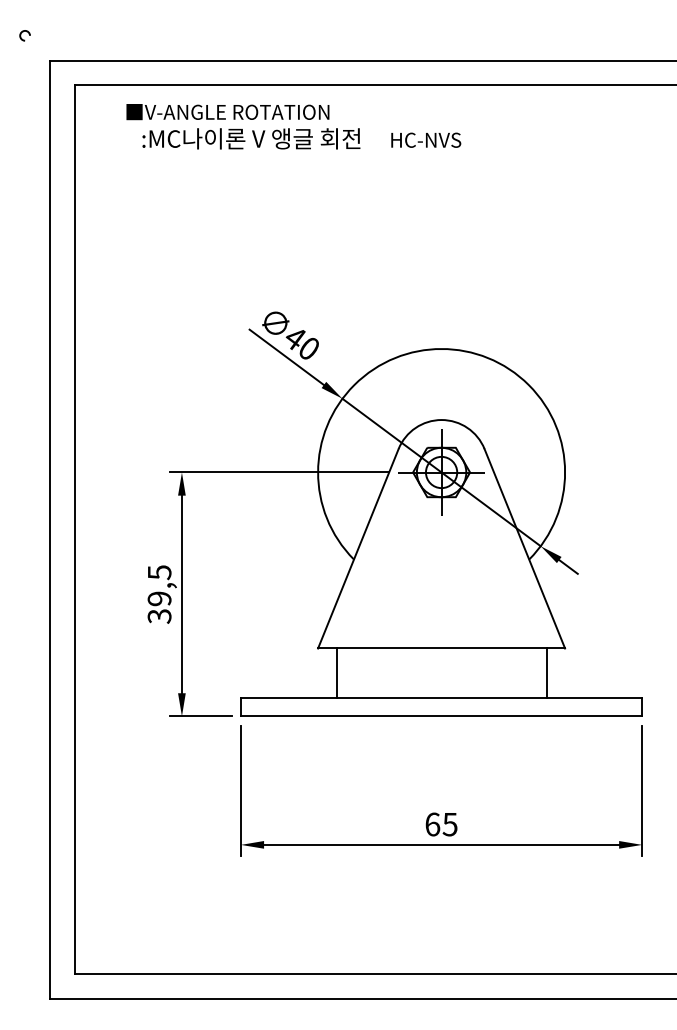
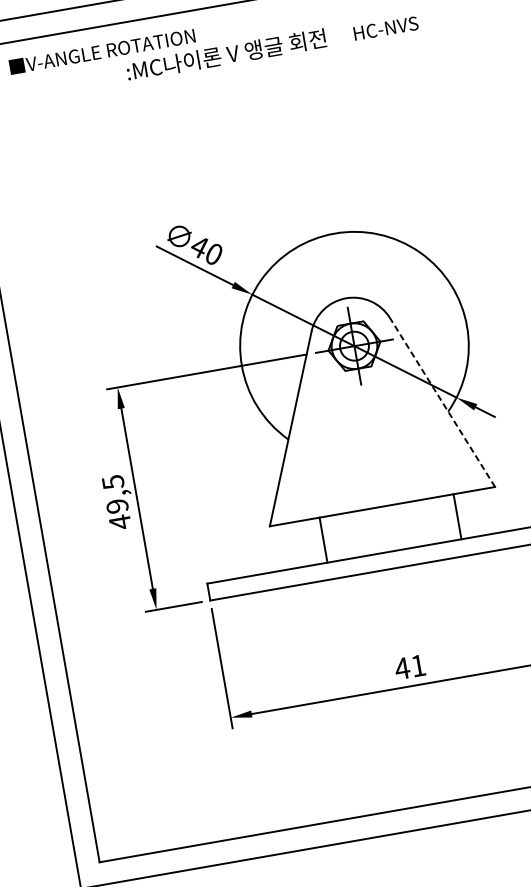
text: (301, 138) -> (272, 46), moved
line: (524, 548) -> (442, 402), solid -> dashed
text: (159, 616) -> (120, 522), 39,5 -> 49,5
line: (336, 672) -> (323, 539), moved
line: (546, 672) -> (457, 516), moved
text: (440, 824) -> (409, 667), 65 -> 41

